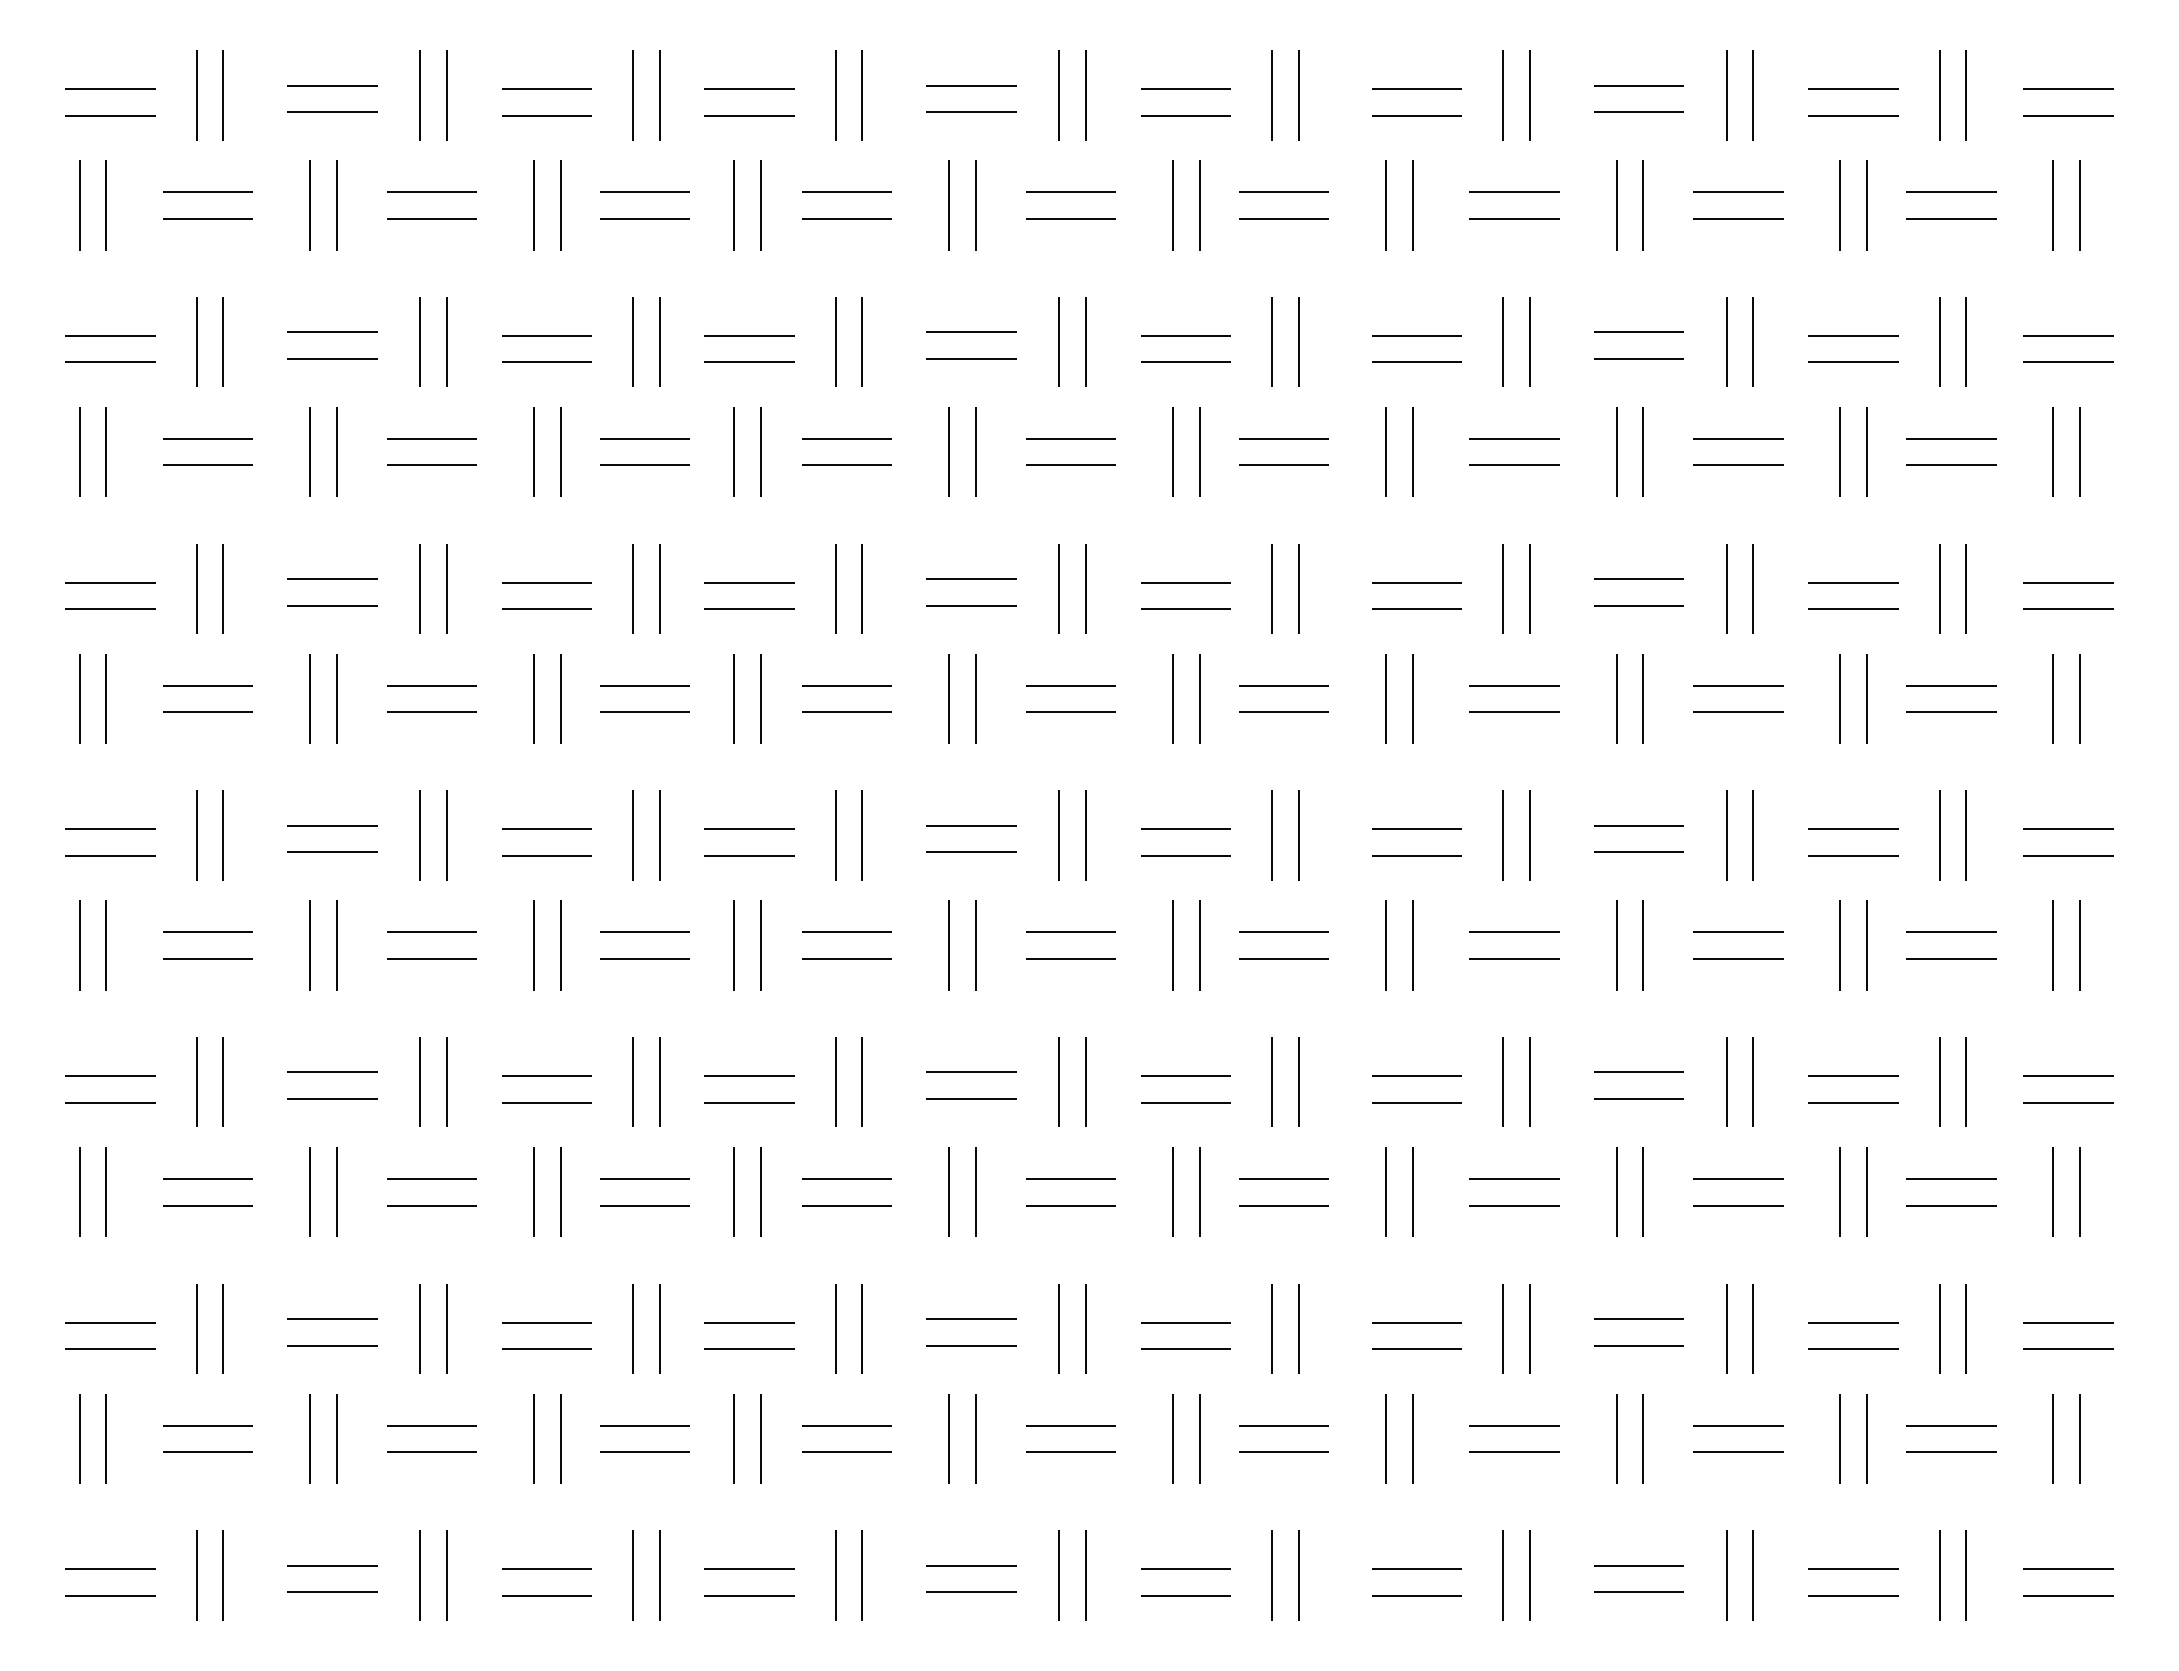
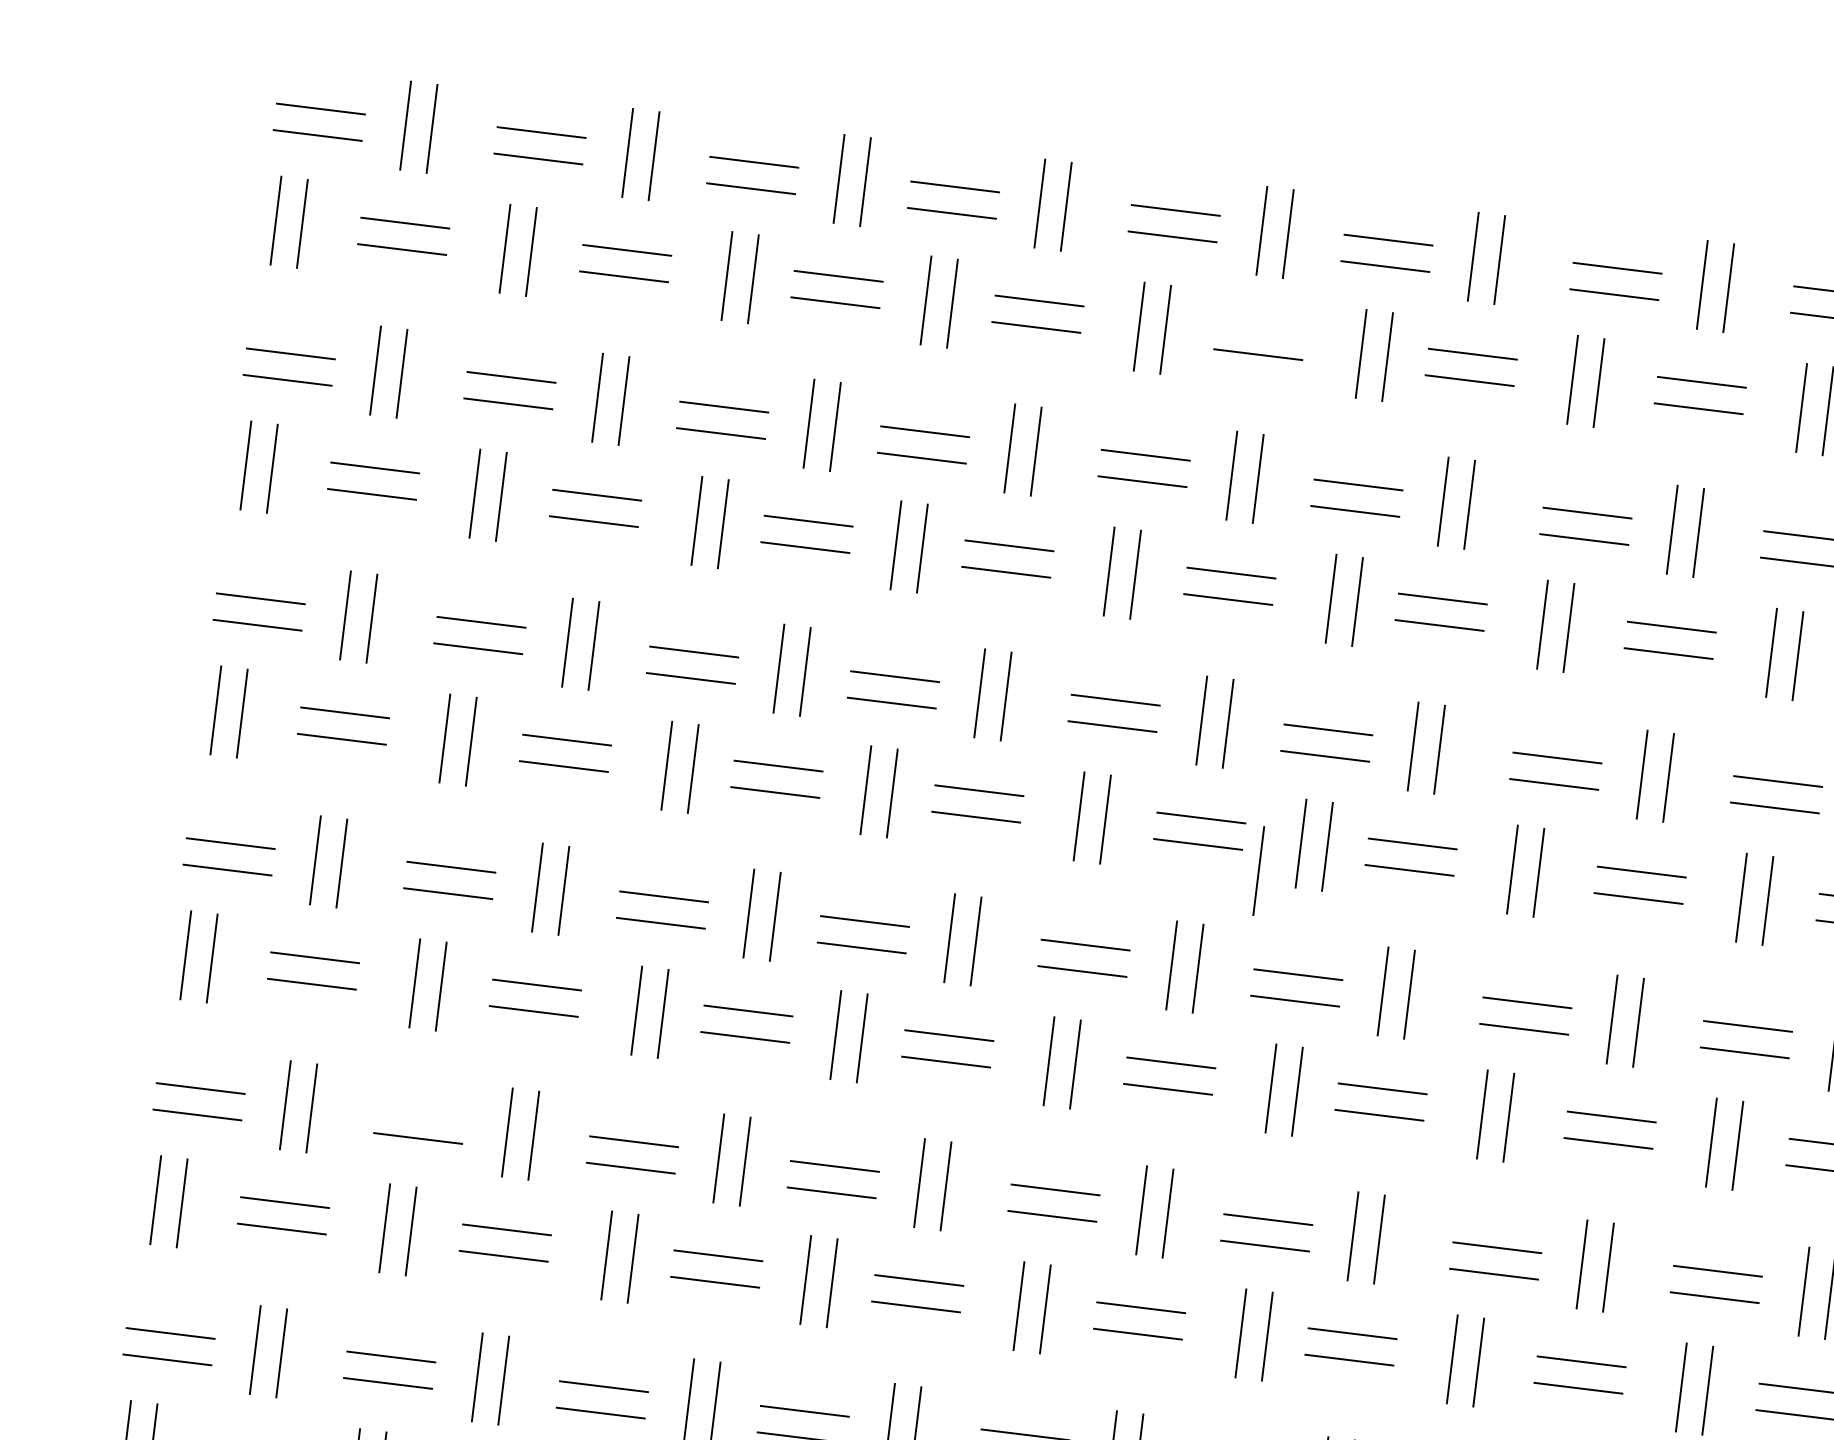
line: (1070, 191) -> (1261, 327), removed
line: (1133, 730) -> (1258, 870), added
line: (332, 1071) -> (421, 1111), removed

